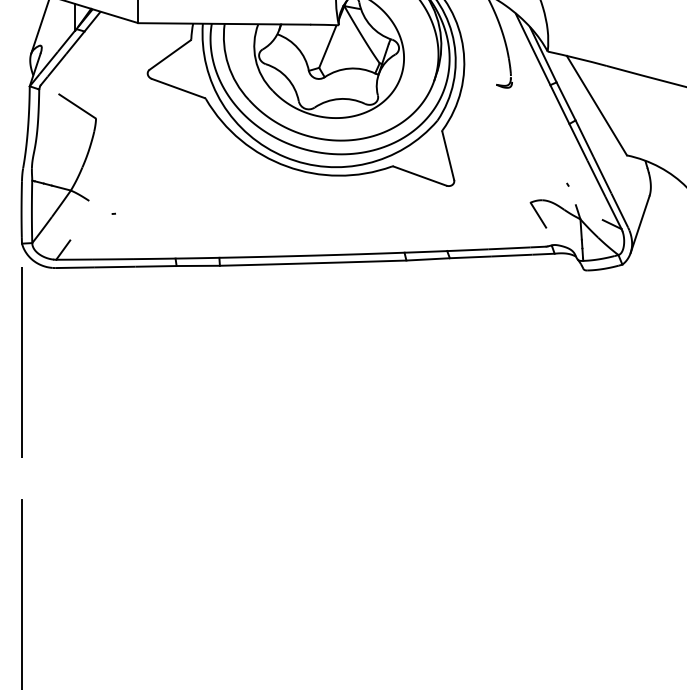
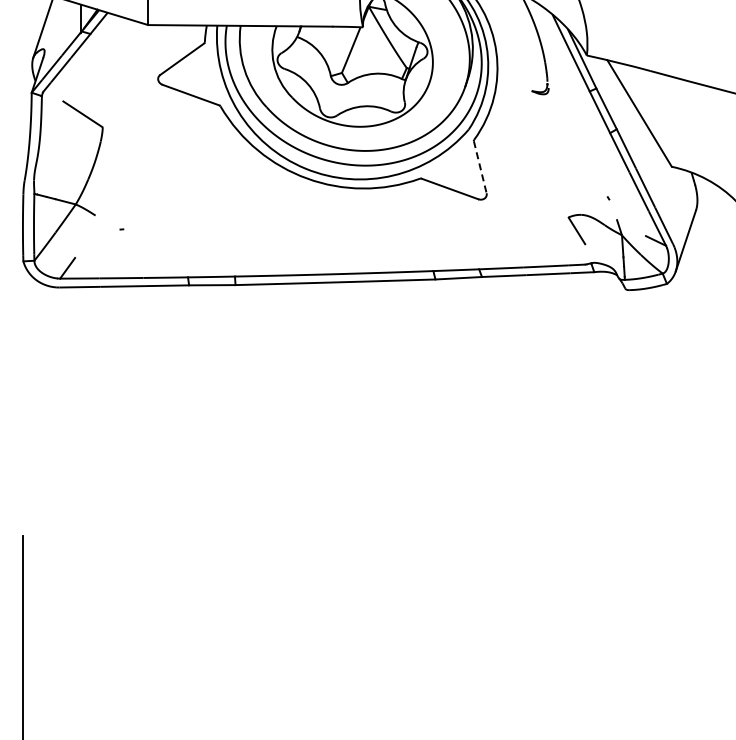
line: (448, 156) -> (480, 167), solid -> dashed
line: (21, 362) -> (22, 388), removed

